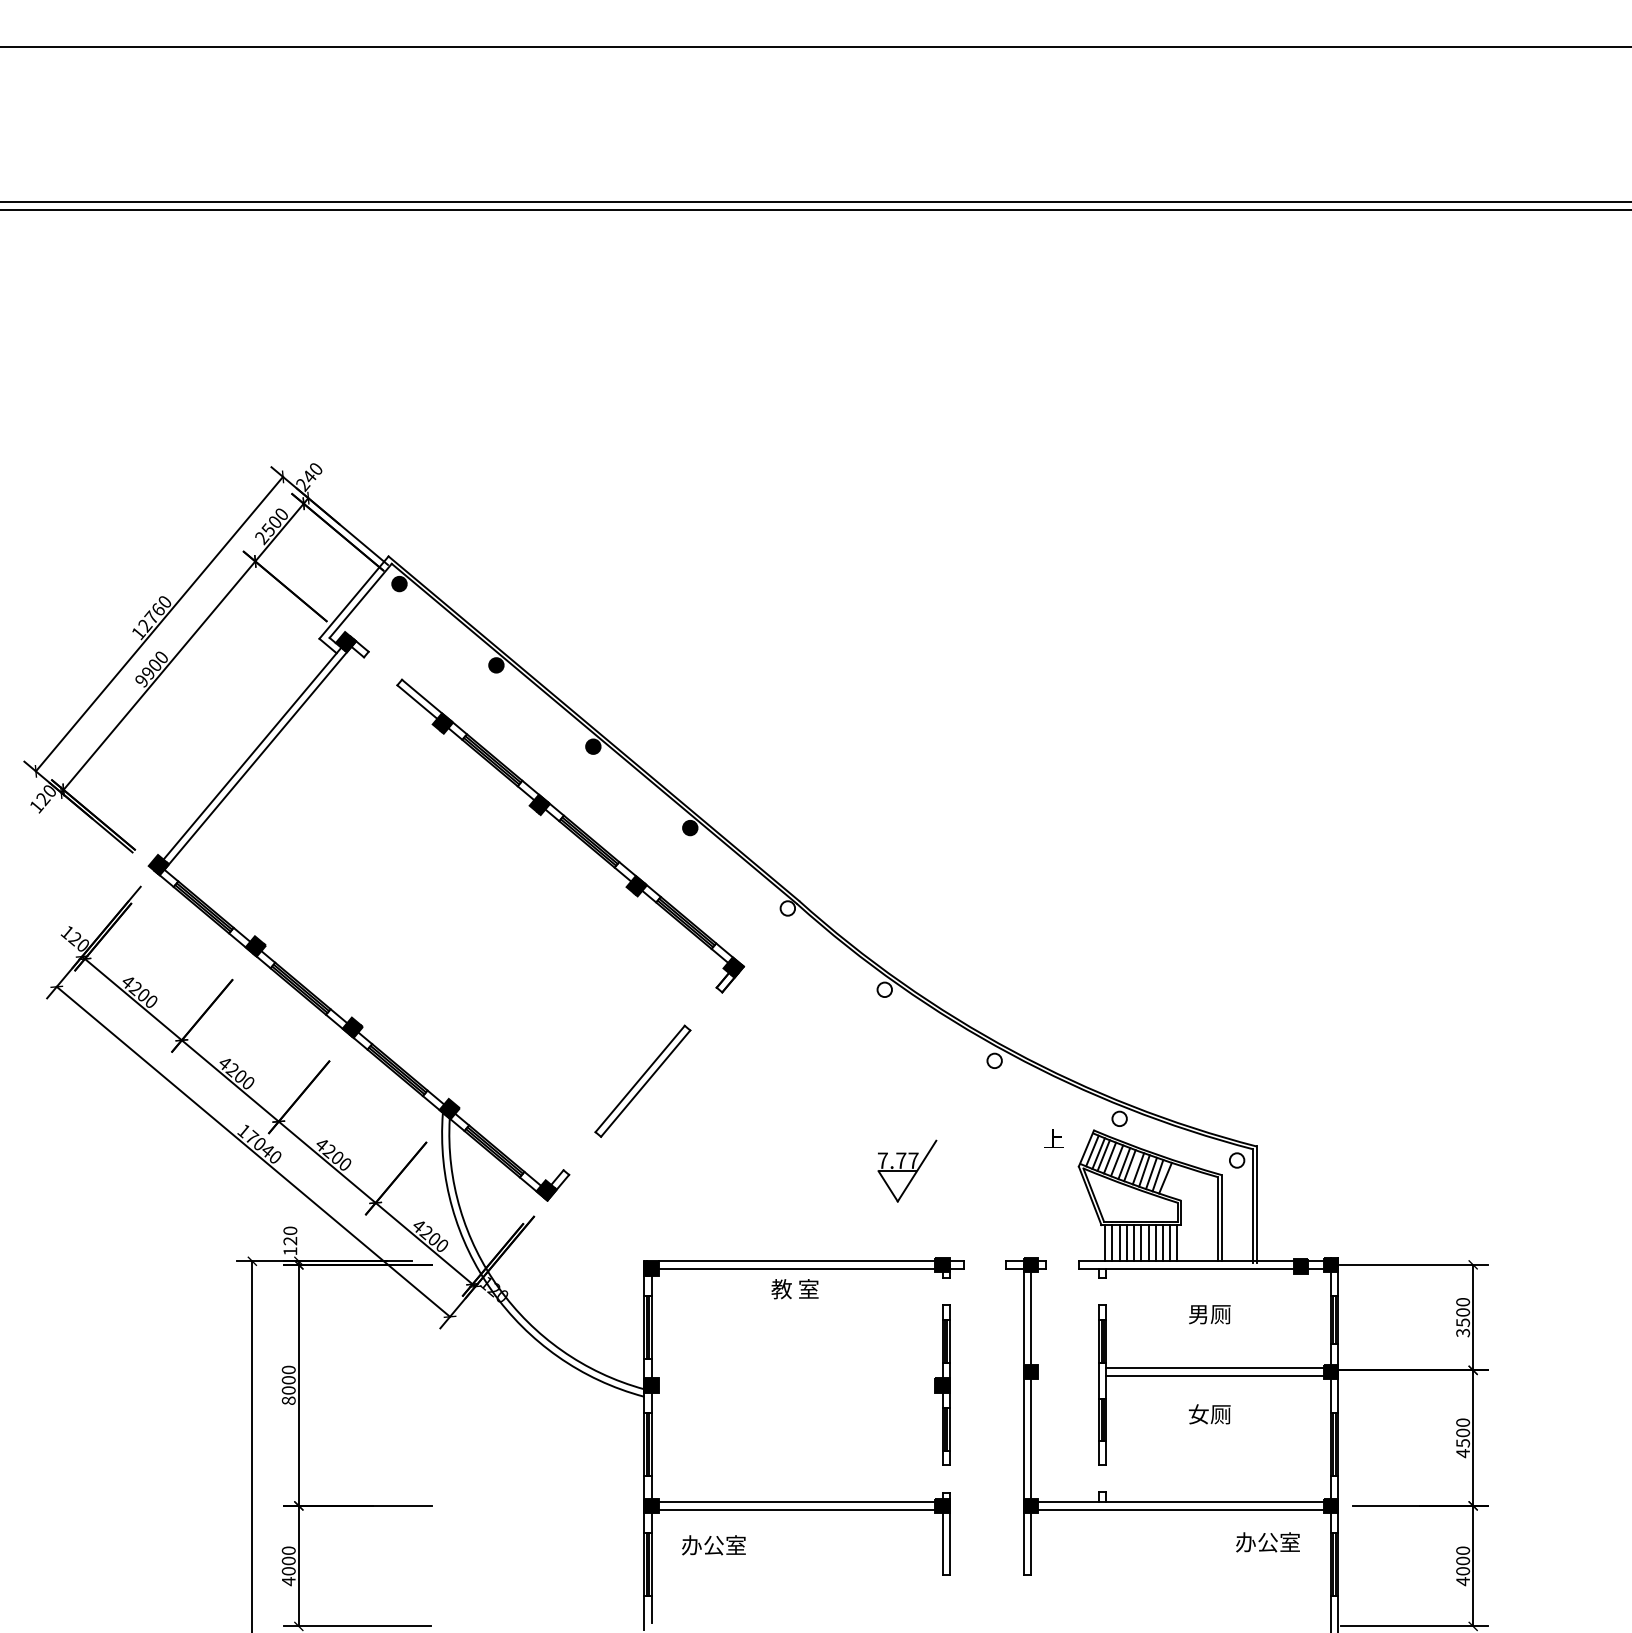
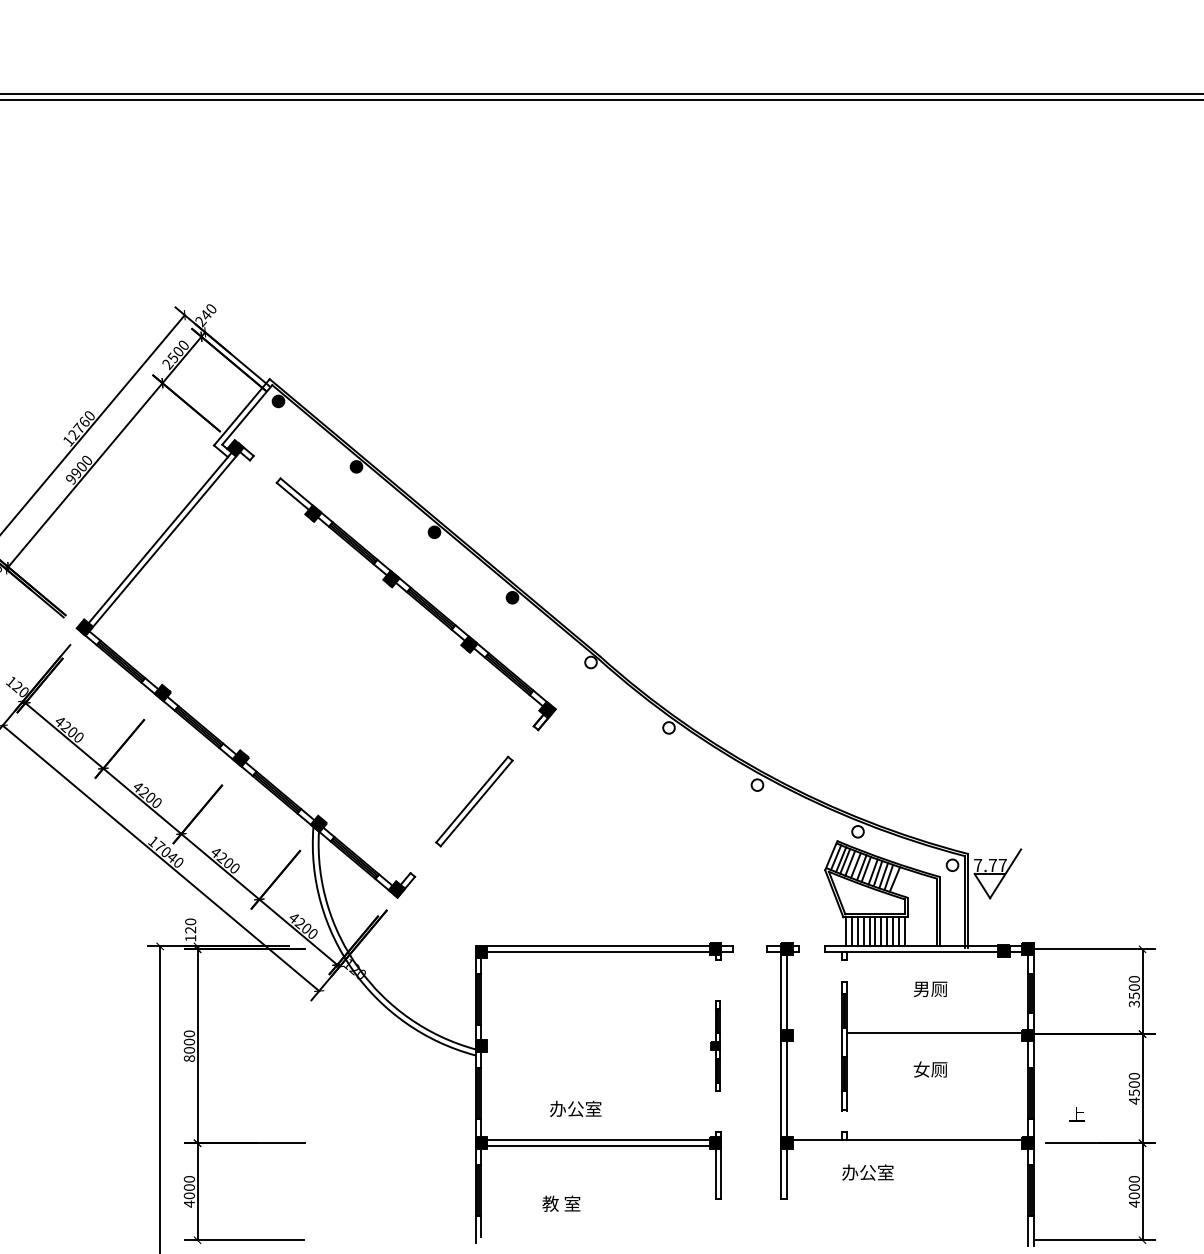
text: (1053, 1138) -> (1076, 1113), moved
part: (907, 1170) -> (997, 873), moved
text: (794, 1289) -> (560, 1204), moved
line: (1214, 1375) -> (934, 1038), removed
part: (942, 1384) -> (715, 1045), size x0.7
line: (1173, 1509) -> (901, 1146), removed
text: (1267, 1542) -> (867, 1172), moved
text: (713, 1545) -> (575, 1109), moved

